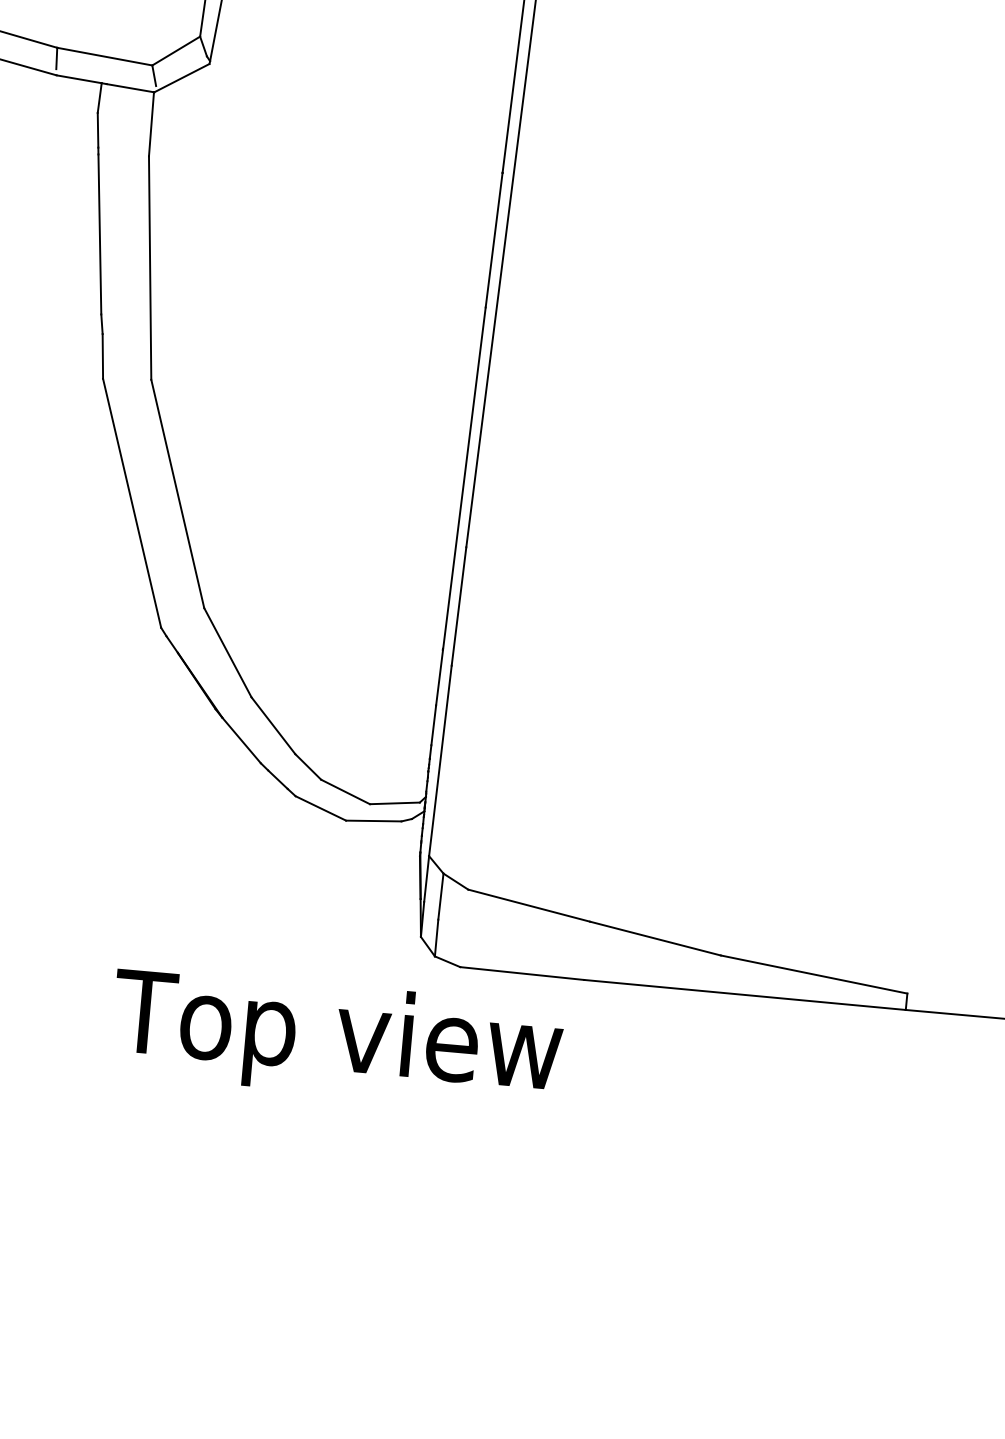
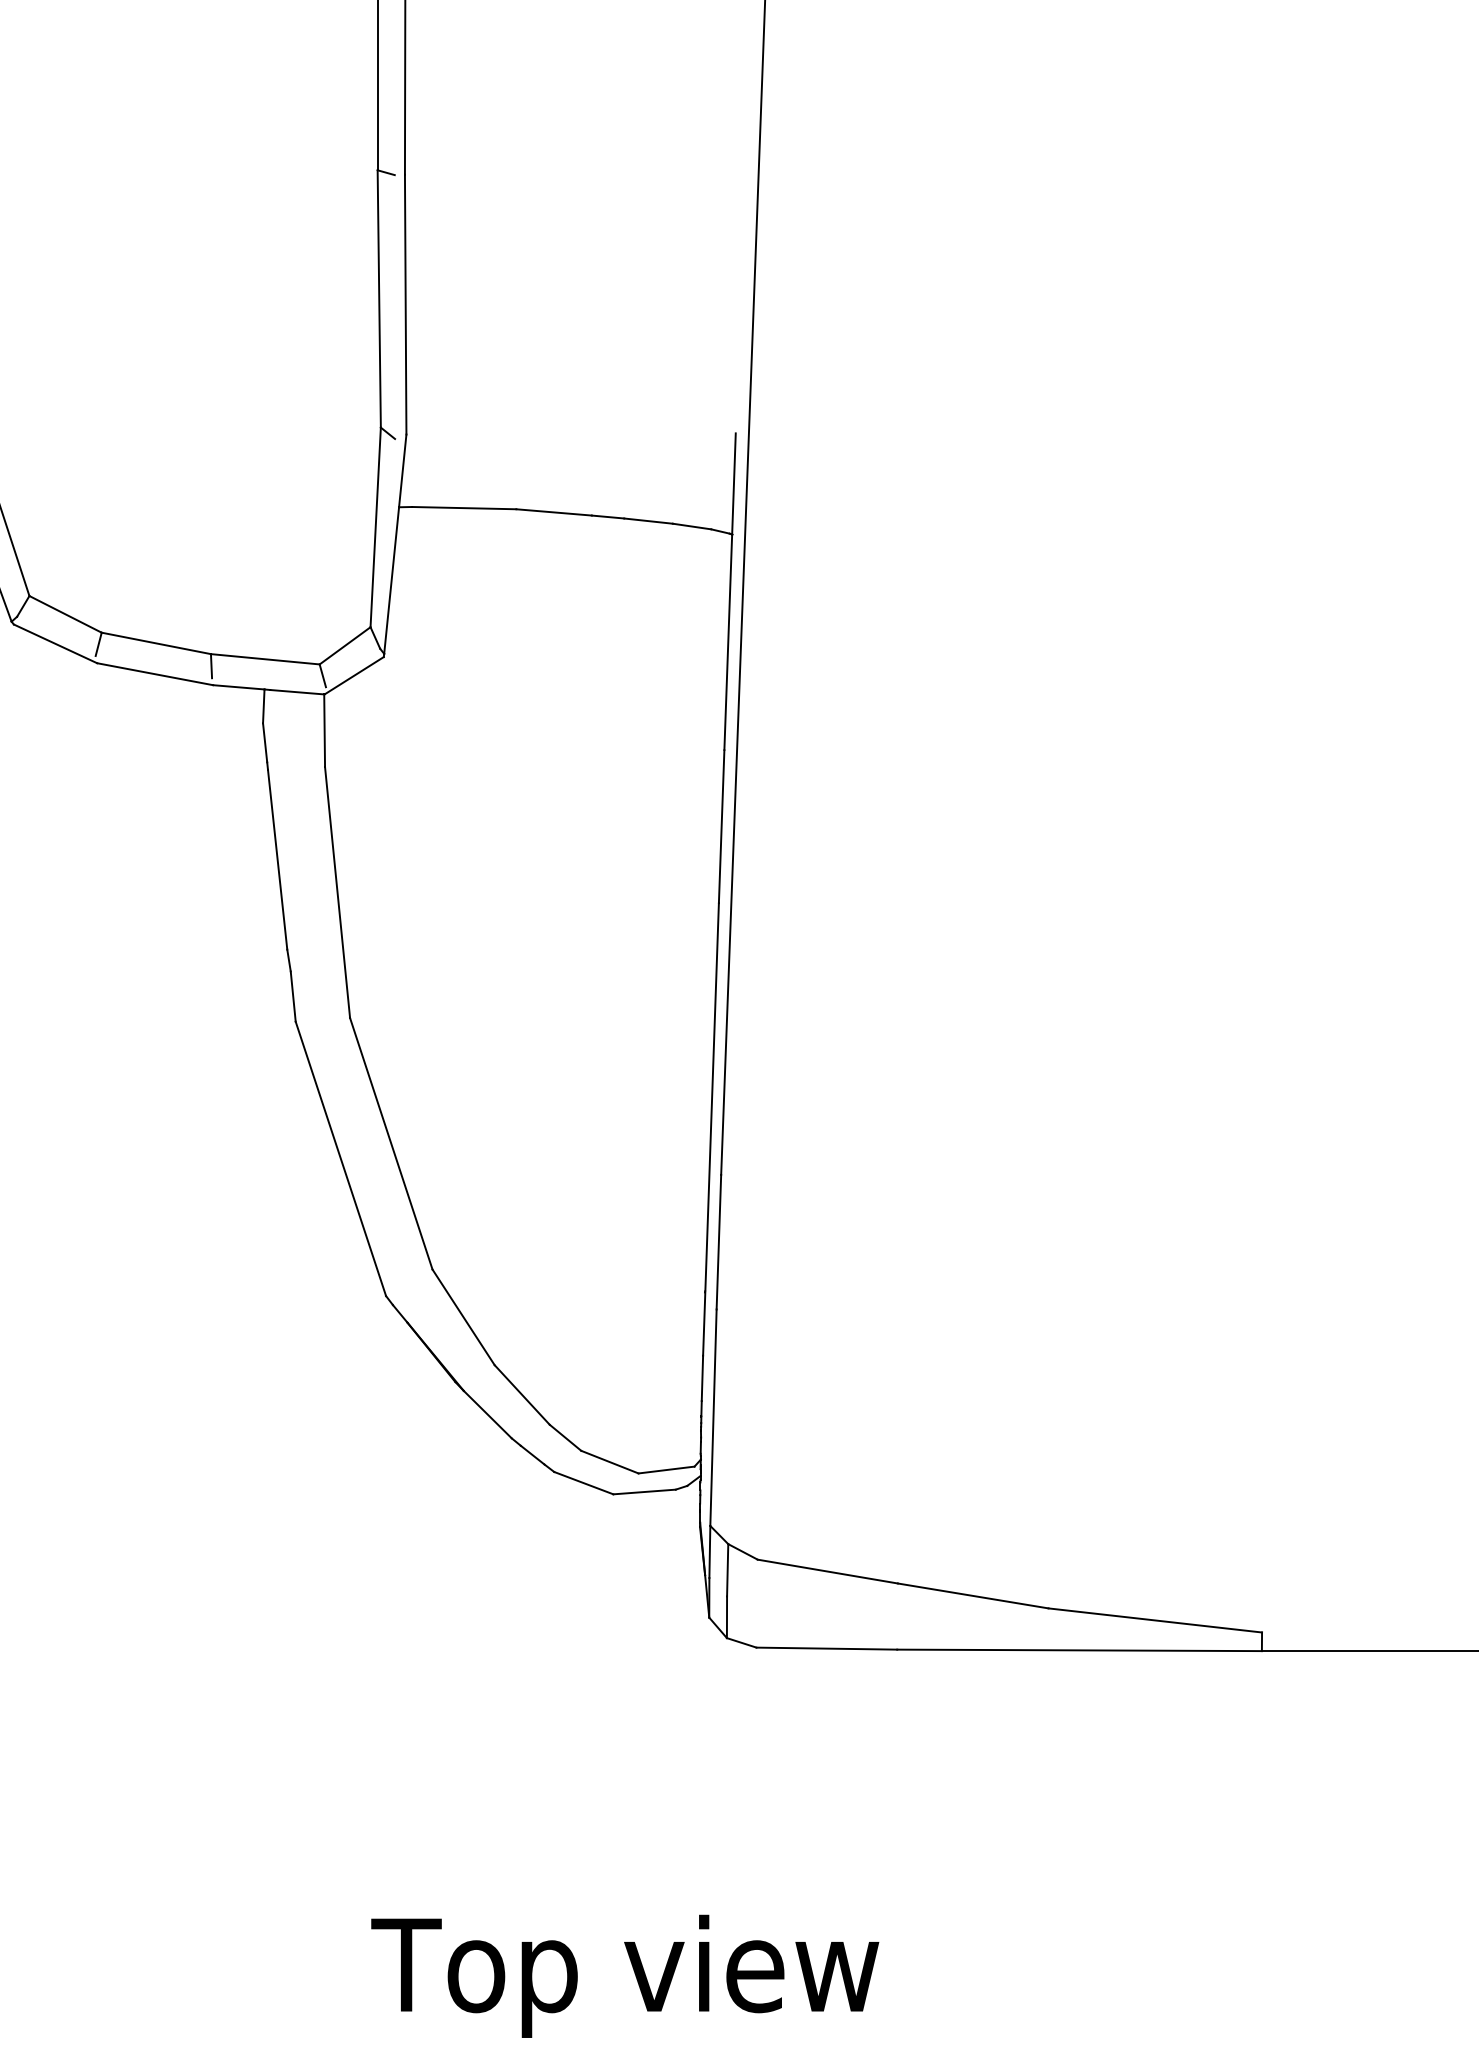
text: (337, 1038) -> (625, 1975), moved

